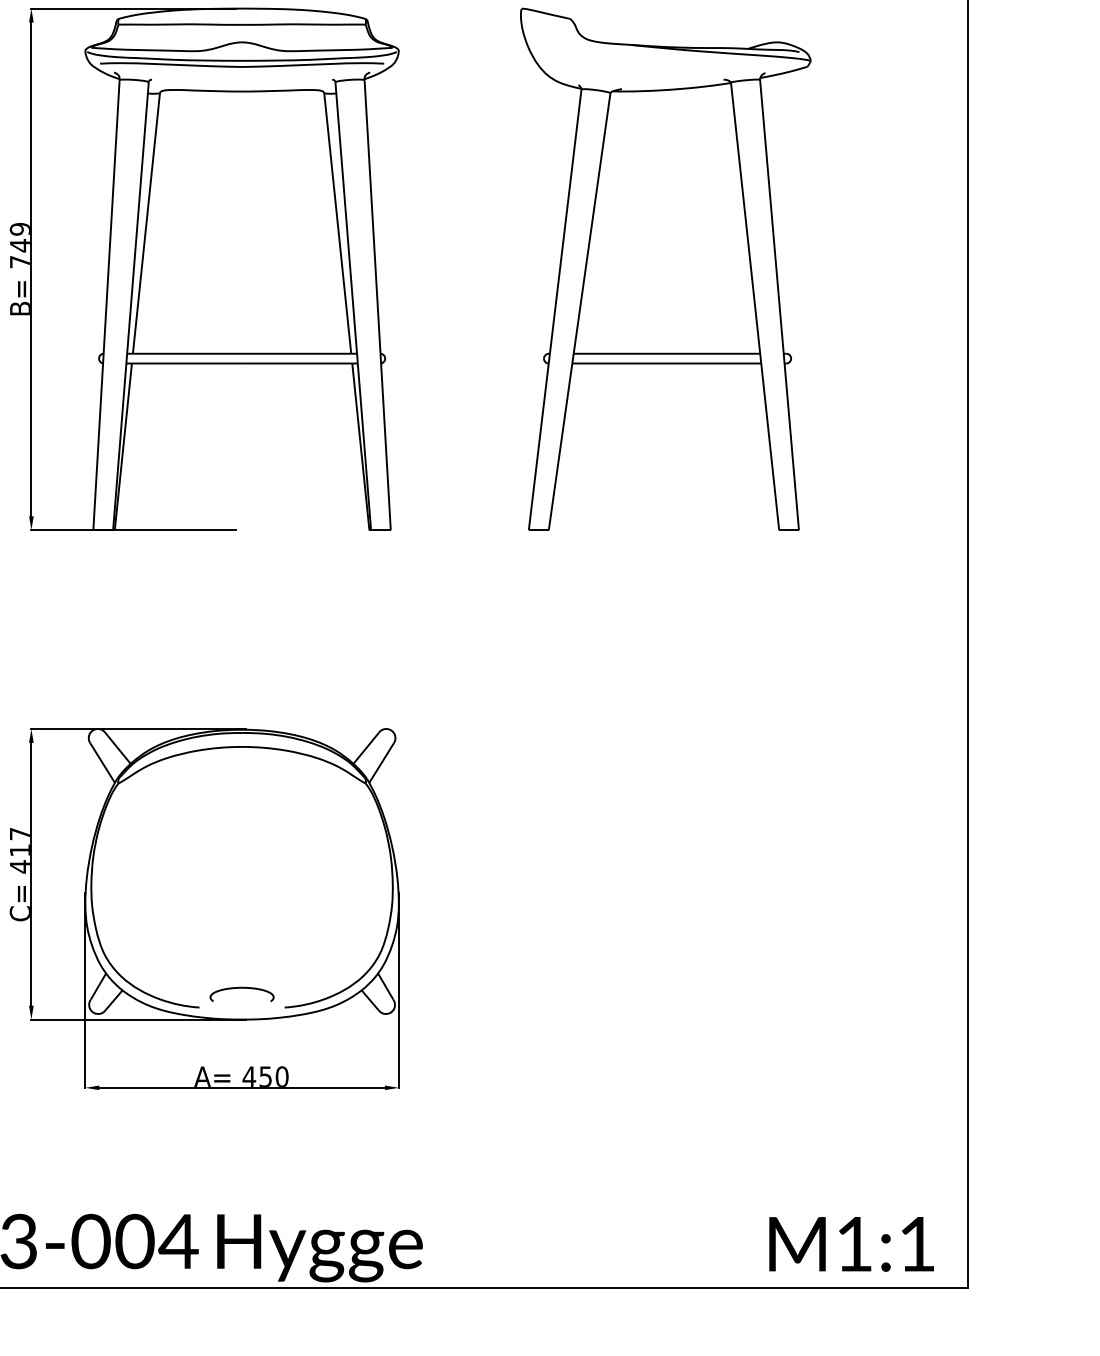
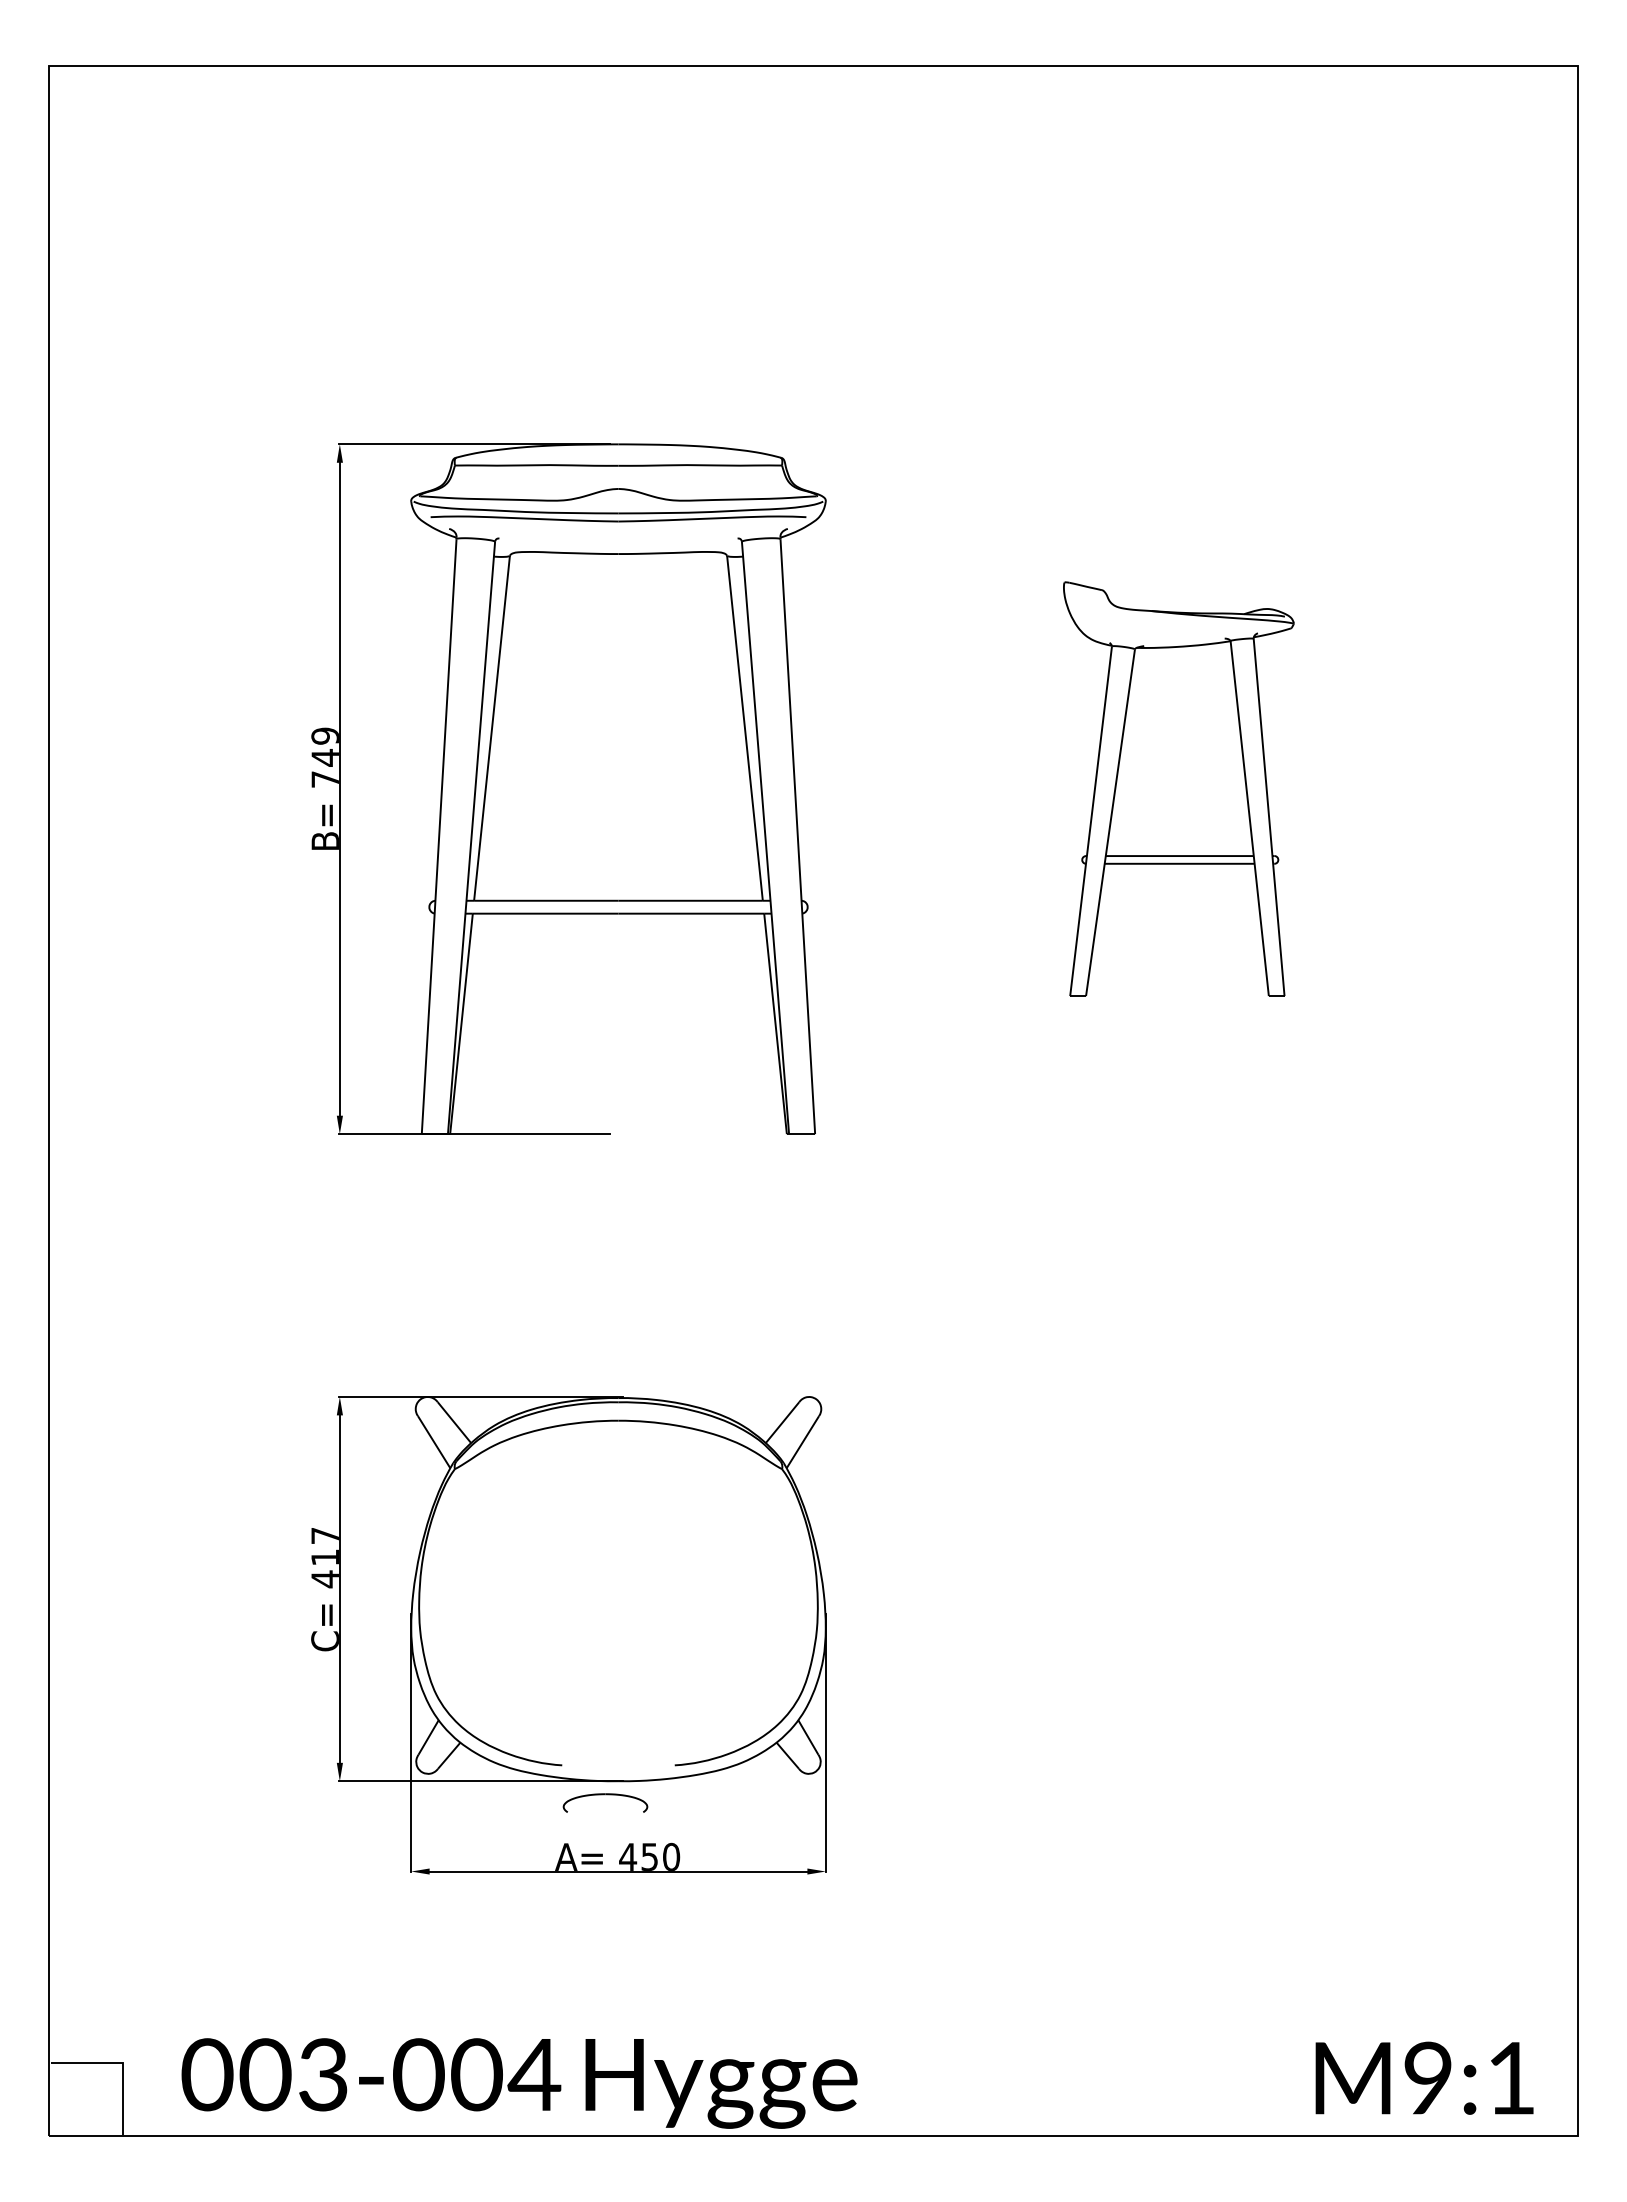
part: (665, 268) -> (1178, 788), size x0.6
part: (242, 988) -> (605, 1795), moved
text: (853, 1243) -> (1427, 2077), M1:1 -> M9:1

